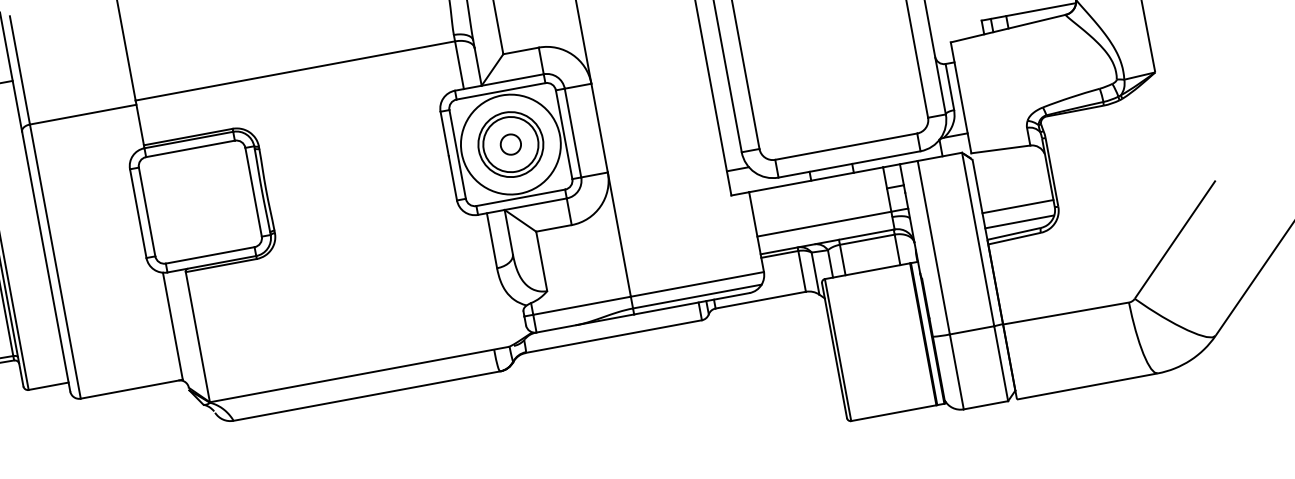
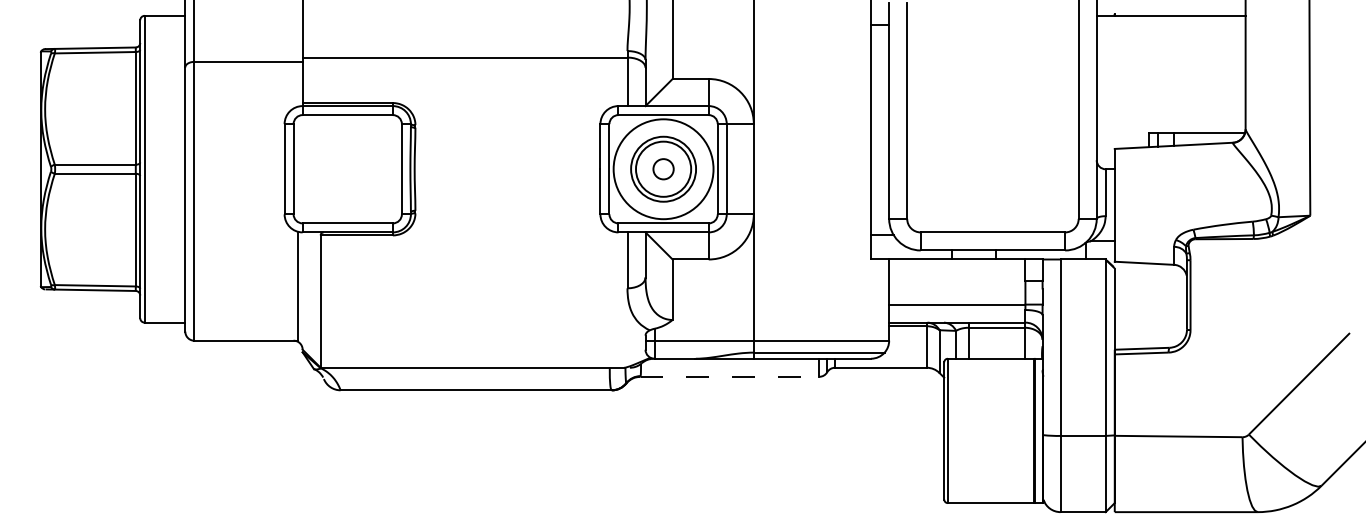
line: (1017, 206) -> (1150, 322), removed
line: (1019, 221) -> (1149, 337), removed
line: (614, 336) -> (730, 376), solid -> dashed

